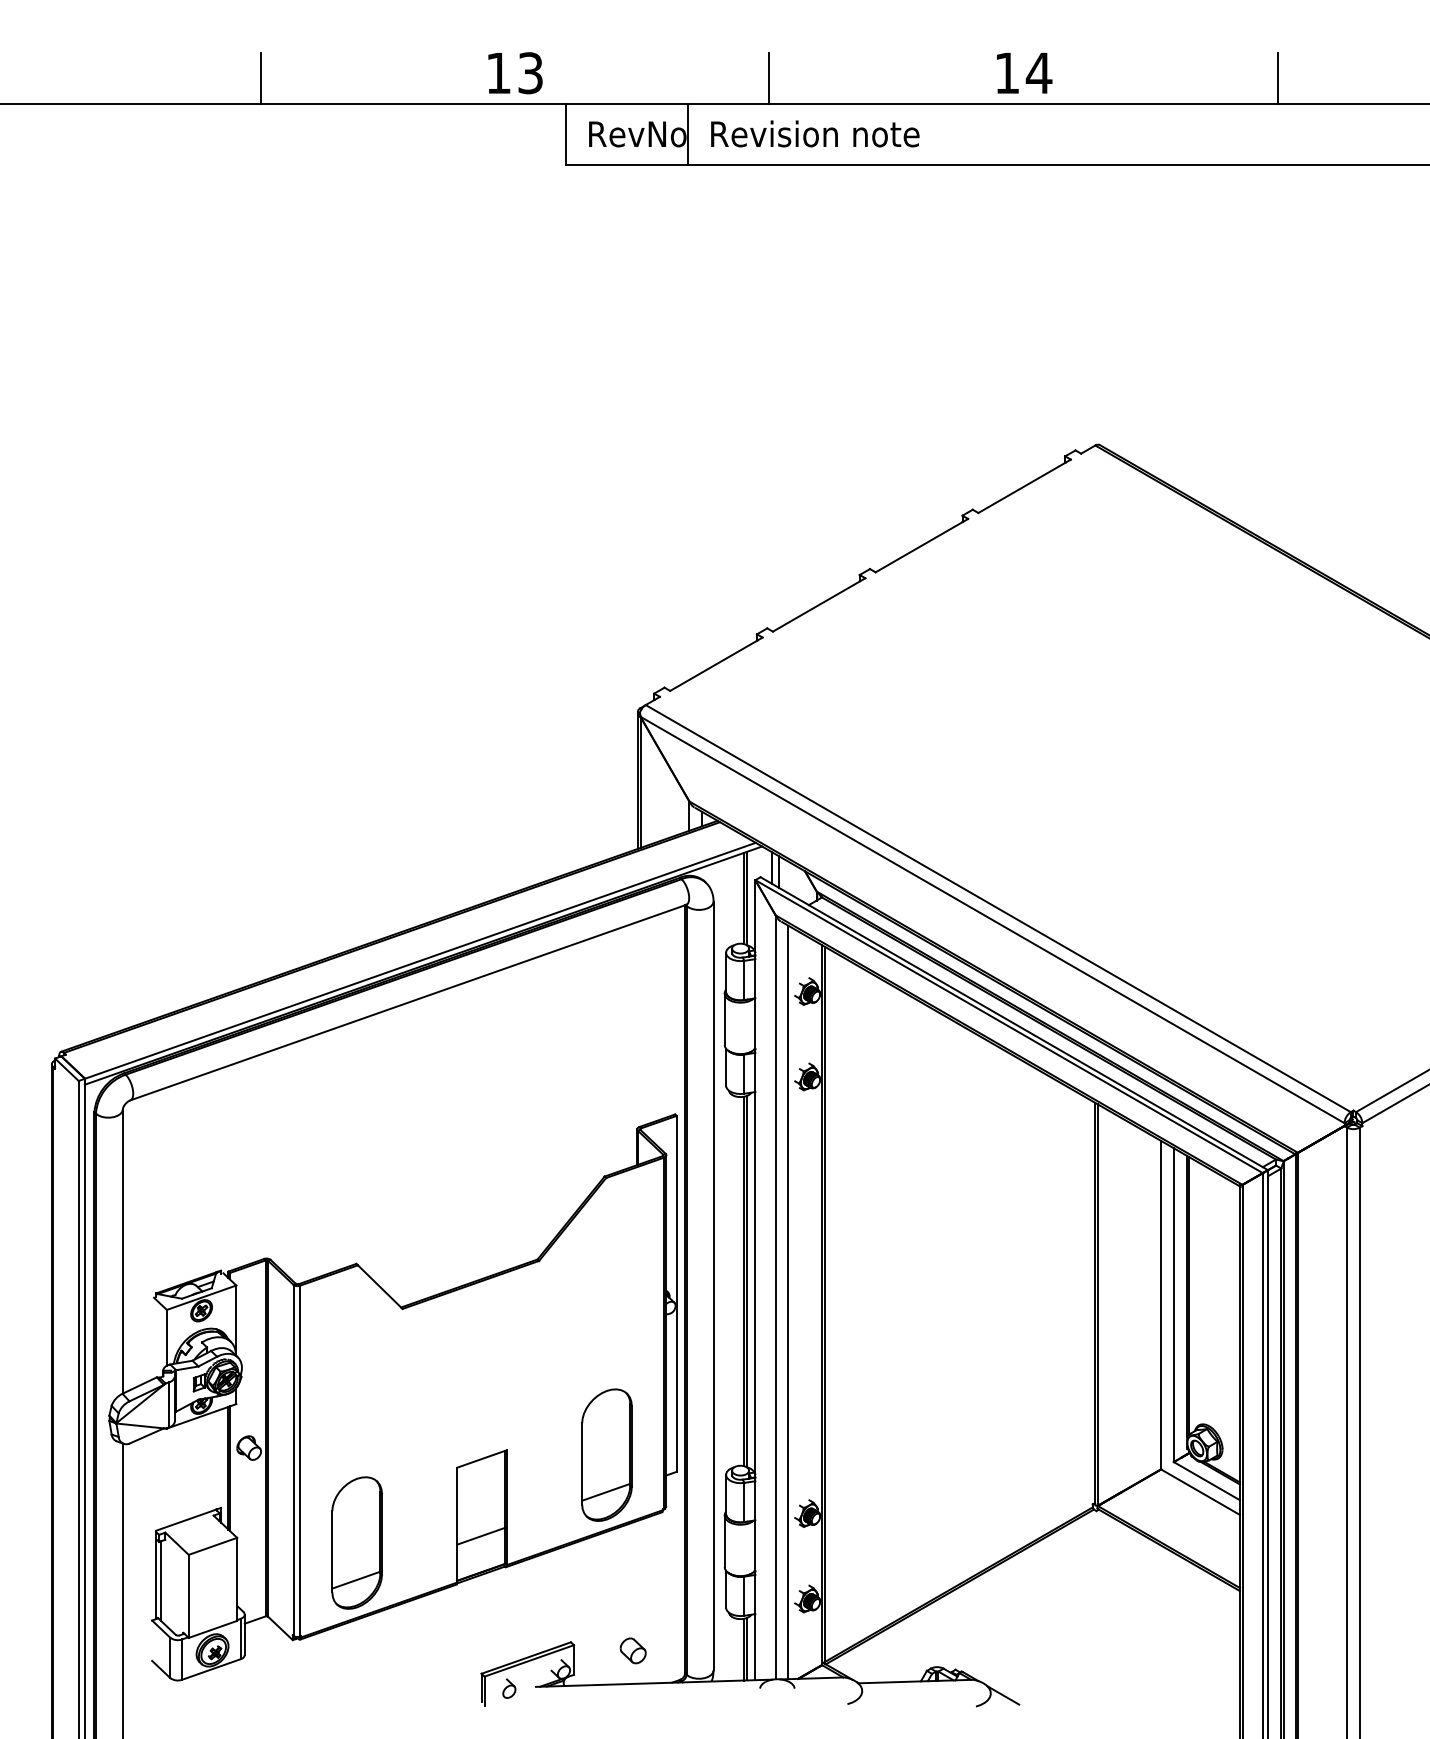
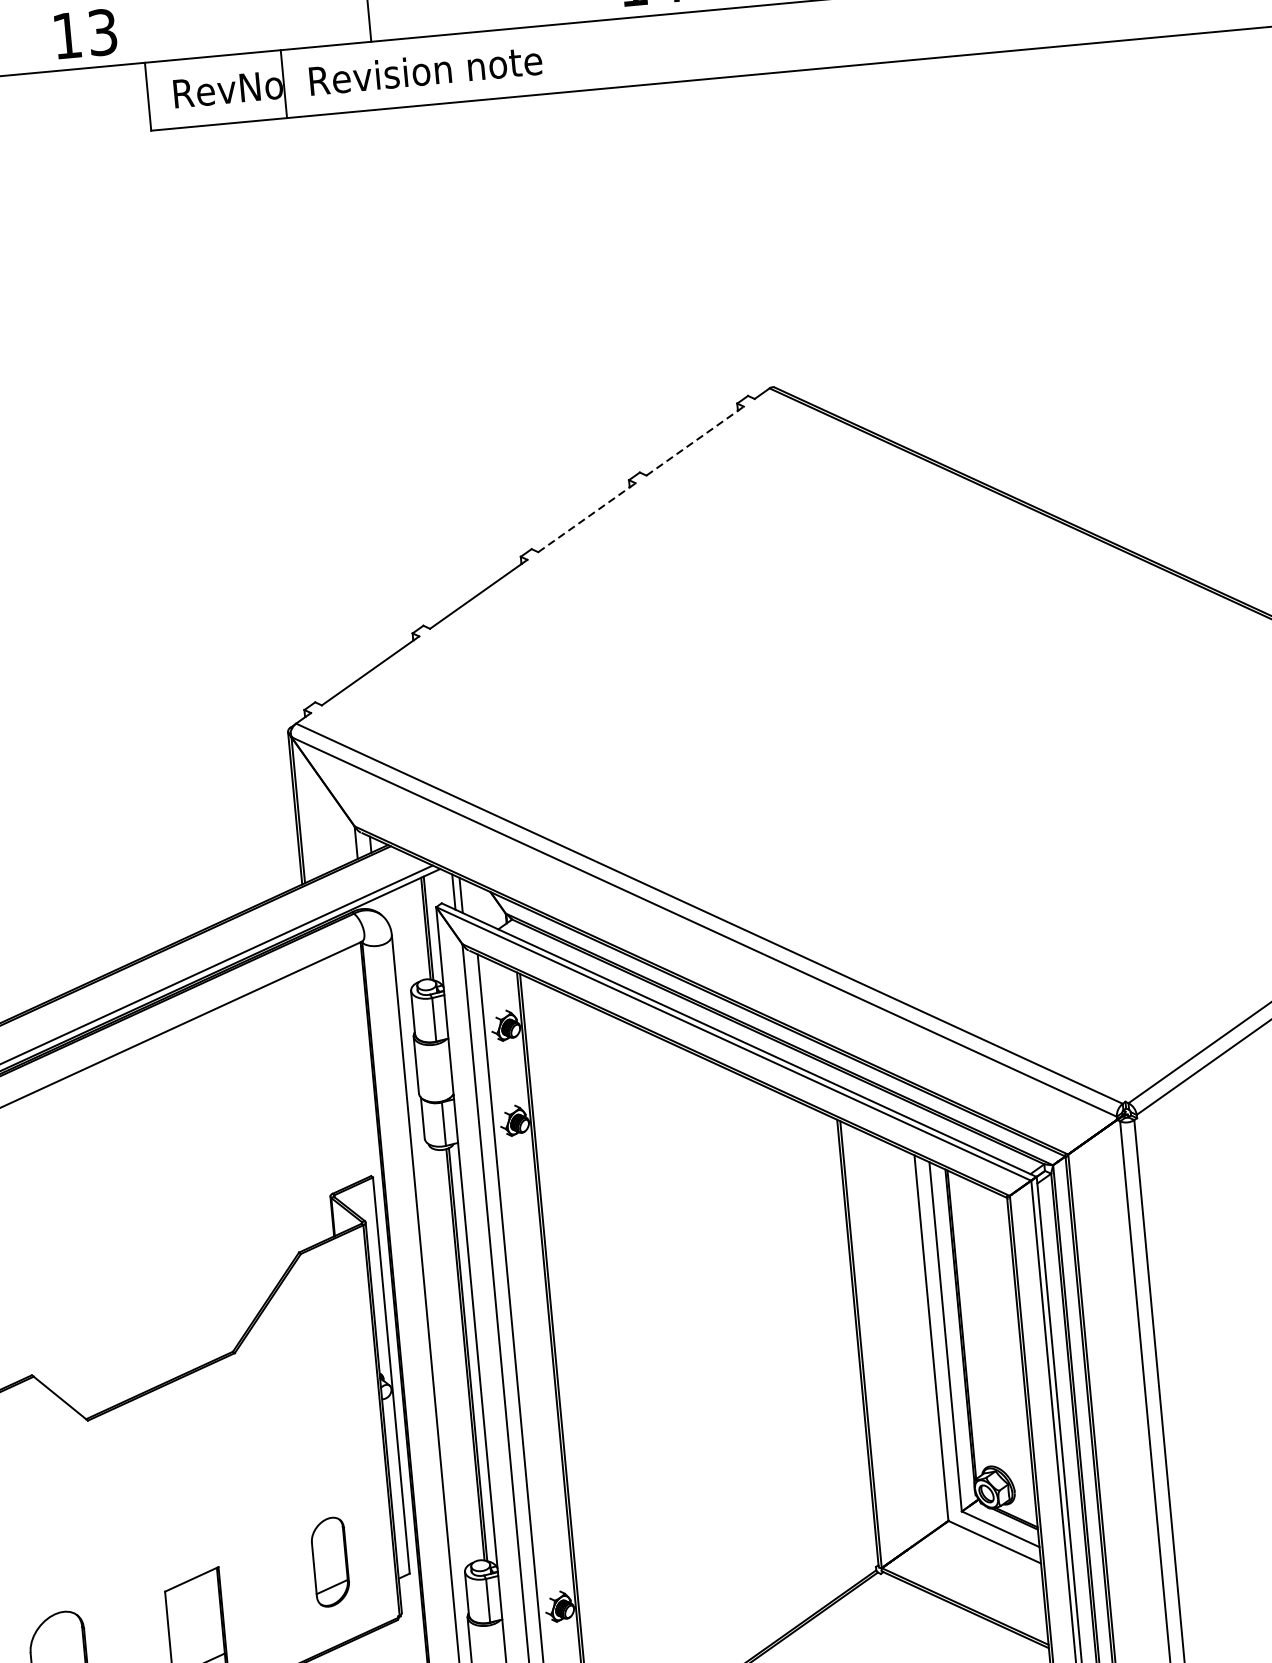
line: (1025, 486) -> (696, 441), solid -> dashed
line: (922, 545) -> (587, 517), solid -> dashed
part: (606, 1454) -> (329, 1561), size x0.6

